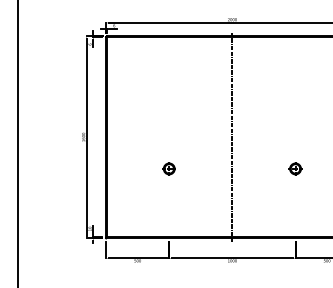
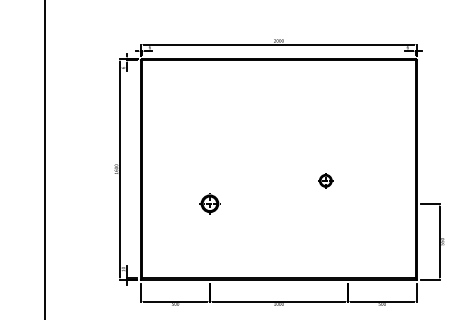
line: (232, 137) -> (278, 169), removed
part: (168, 168) -> (209, 203), size x1.4
part: (295, 168) -> (325, 180), moved

